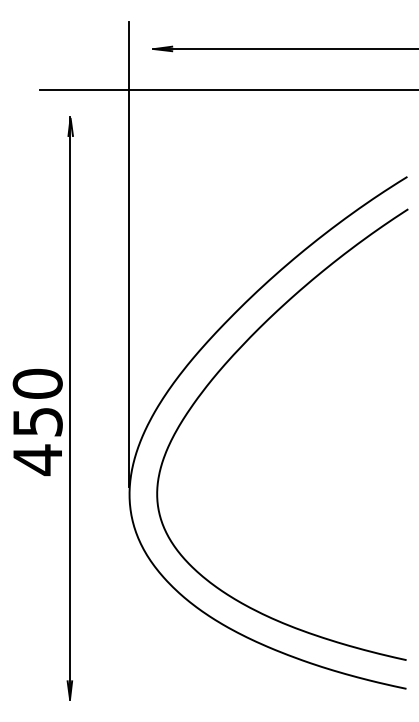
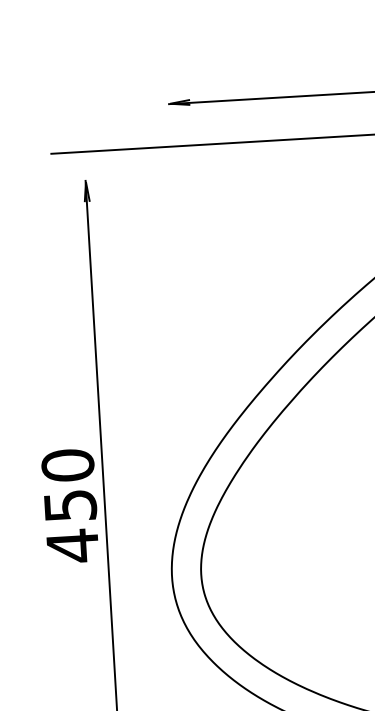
line: (129, 254) -> (156, 322), removed

